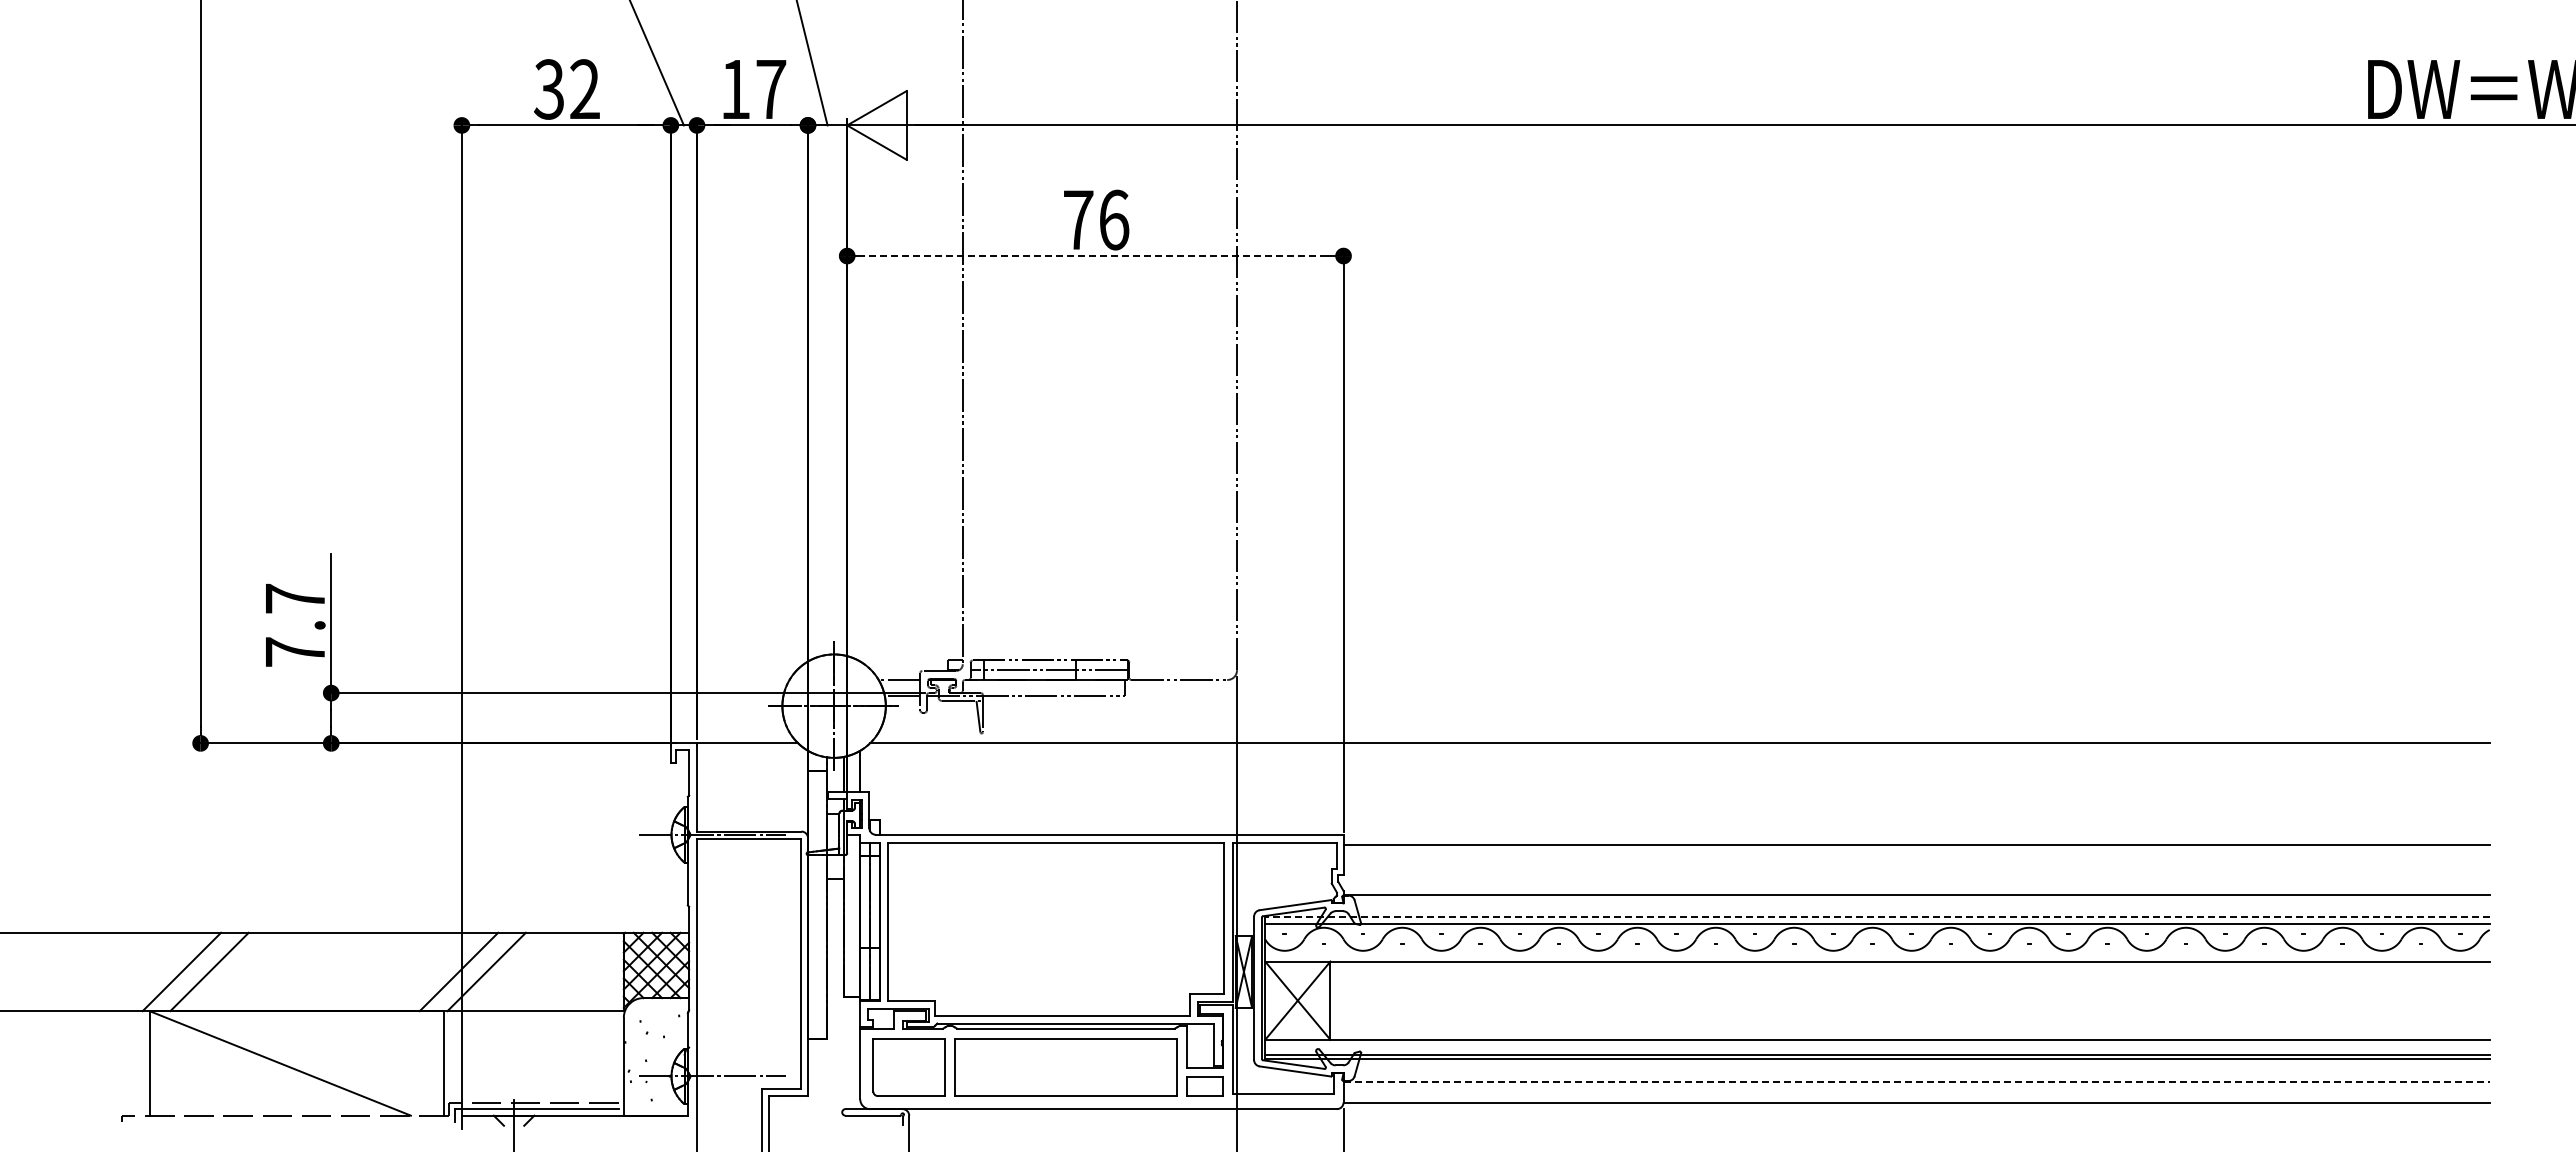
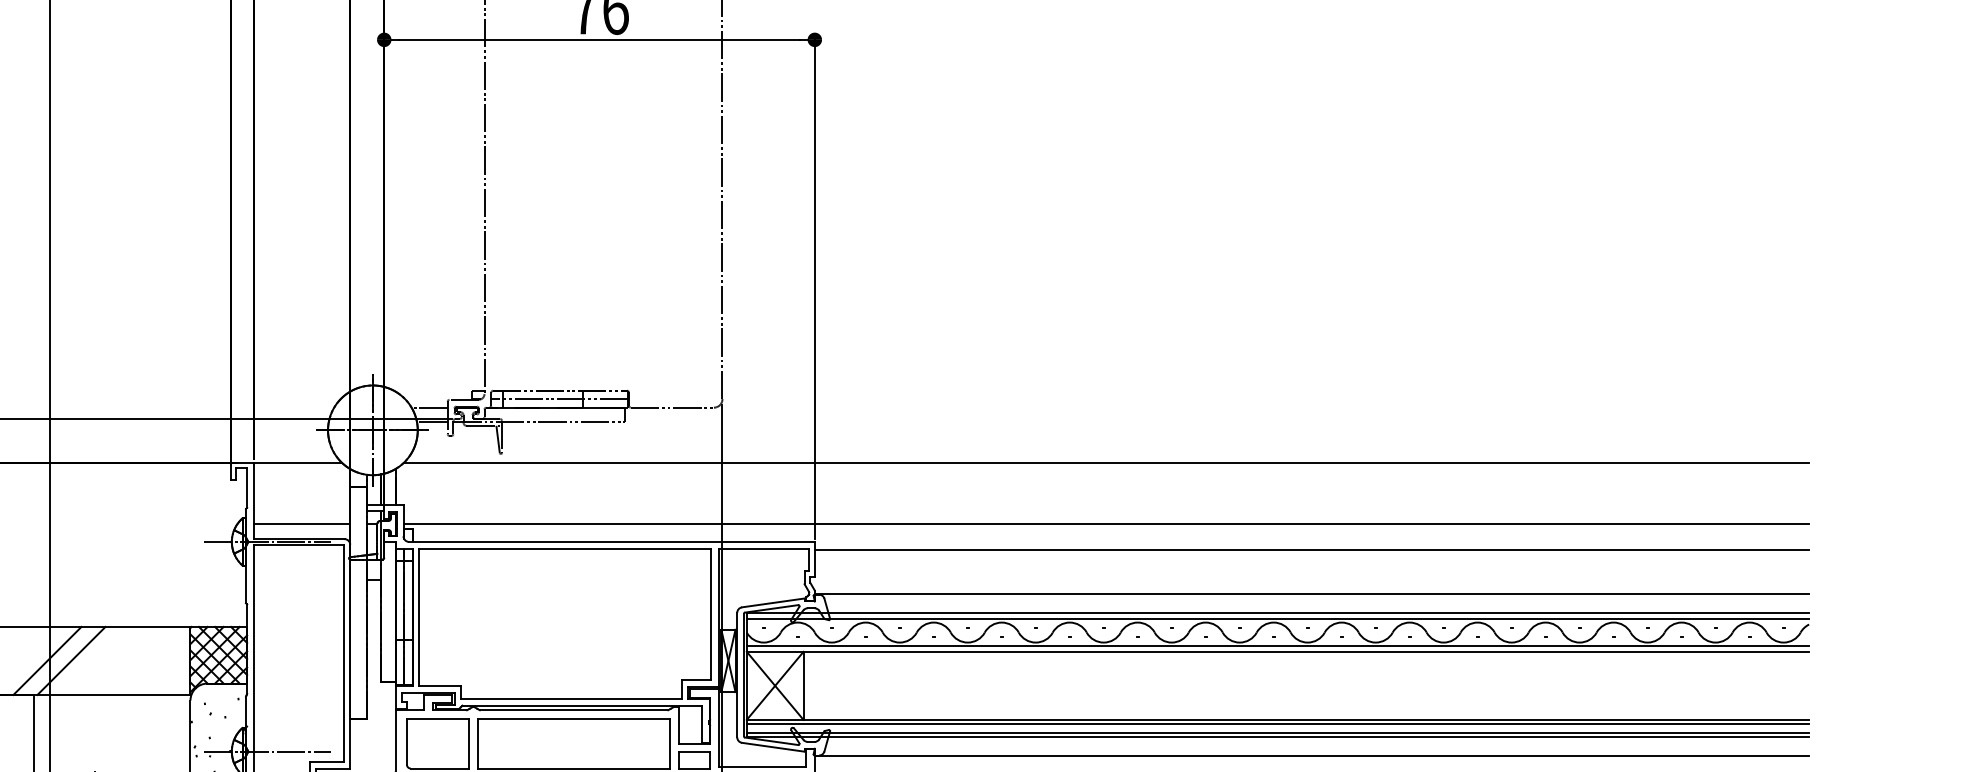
line: (1095, 256) -> (599, 40), dashed -> solid
line: (752, 813) -> (302, 523), added
line: (1679, 813) -> (1106, 523), added
line: (1876, 917) -> (1277, 613), dashed -> solid
line: (1877, 955) -> (1278, 646), added
line: (1877, 1044) -> (1278, 723), added
line: (1917, 1081) -> (1312, 755), dashed -> solid

